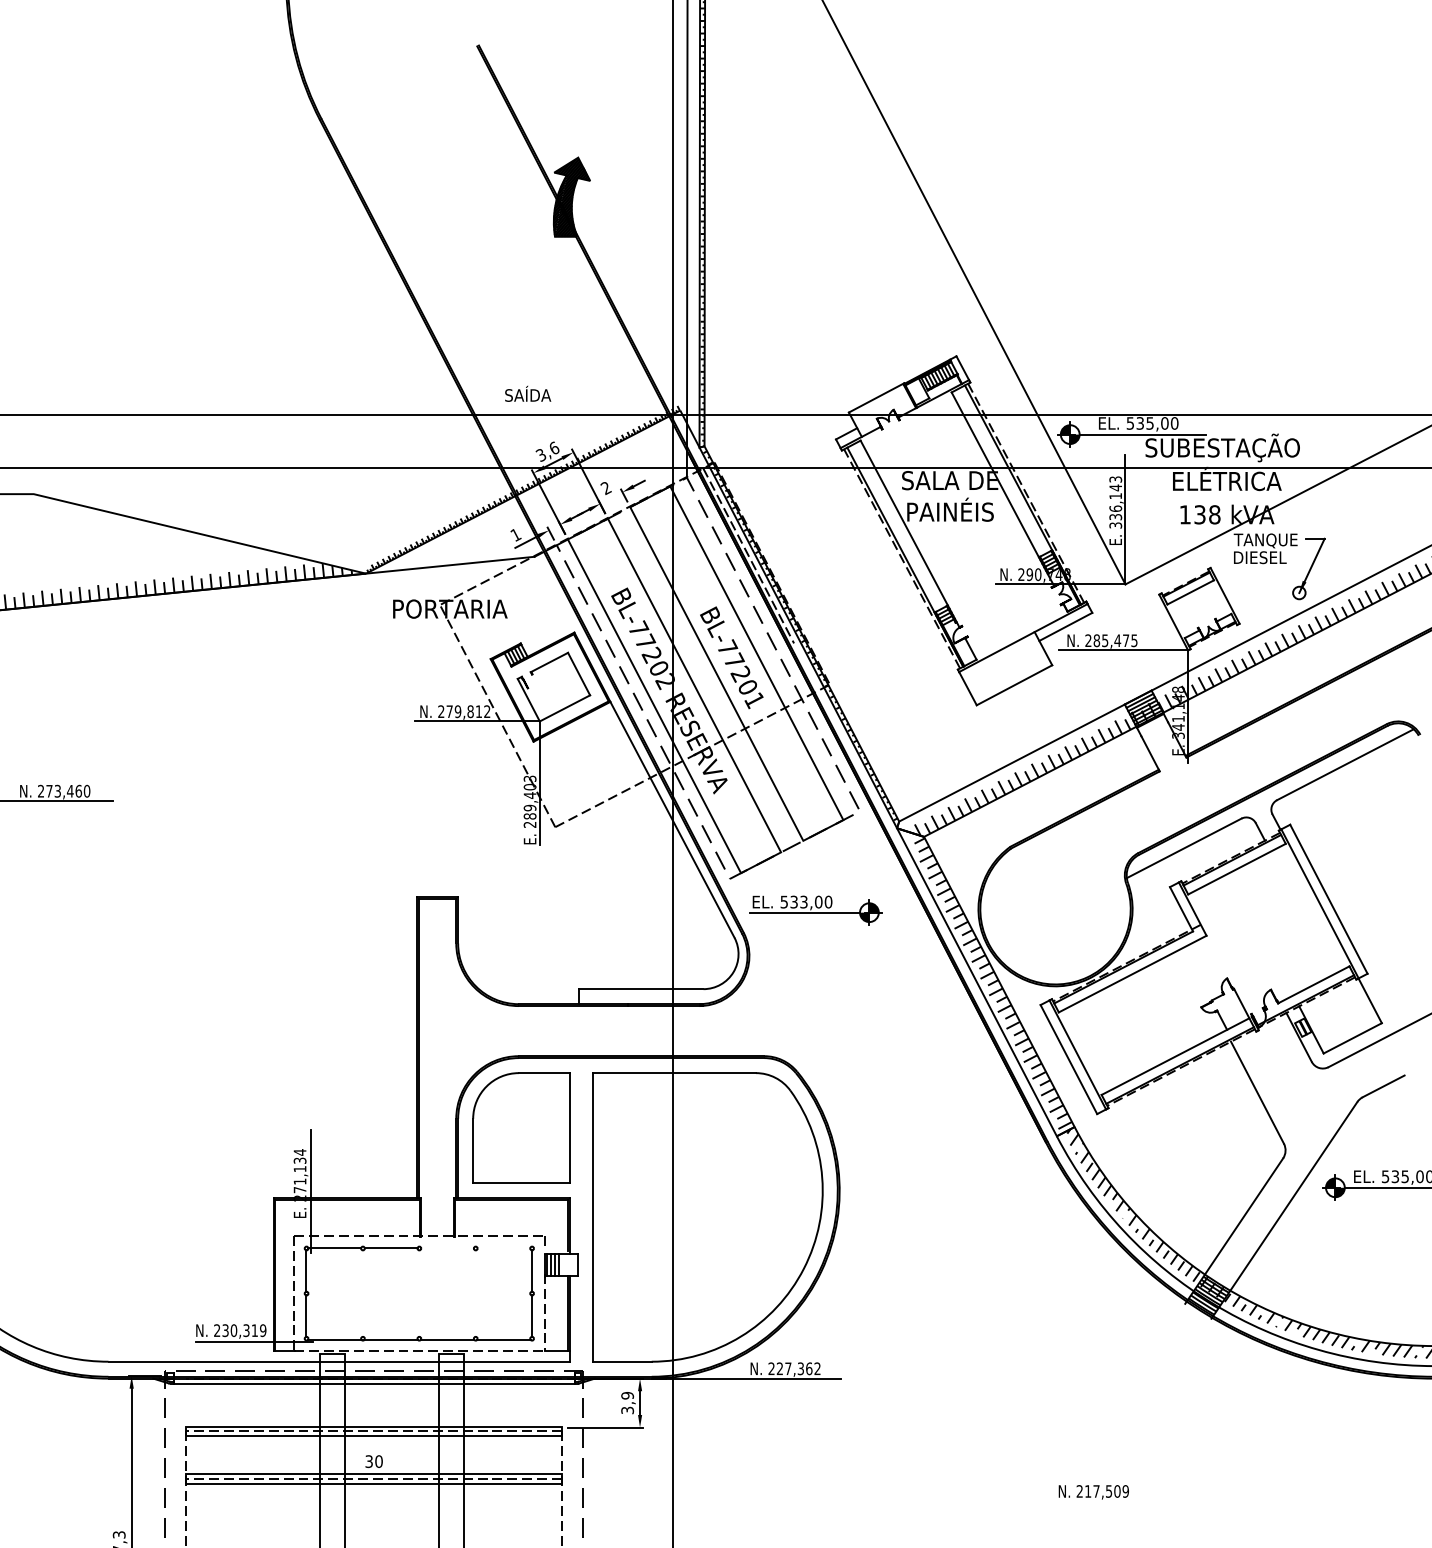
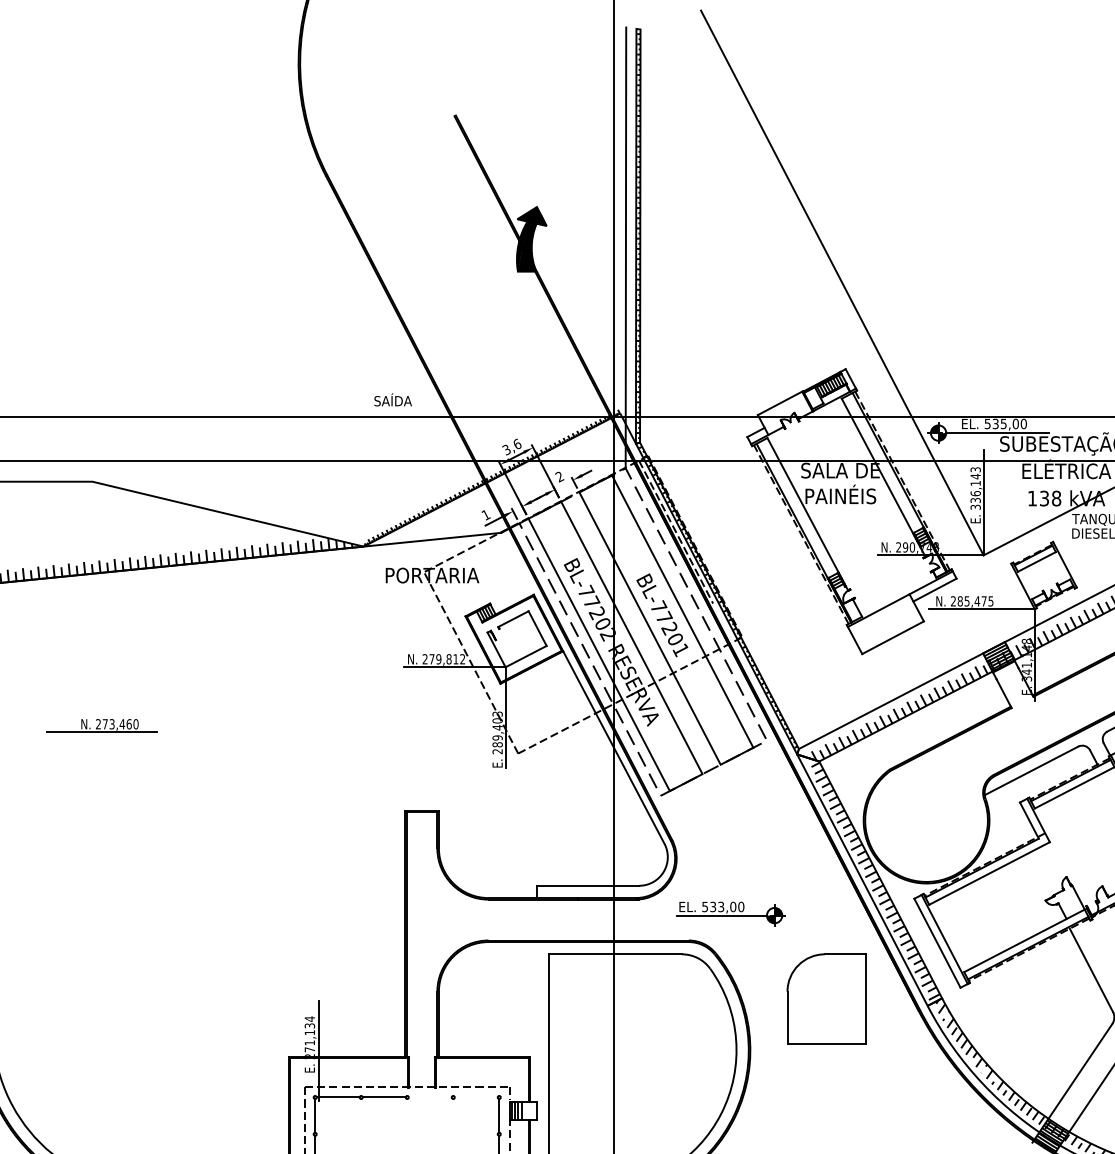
text: (528, 393) -> (393, 399), moved
part: (815, 910) -> (730, 913), moved
part: (521, 1127) -> (826, 998), moved

